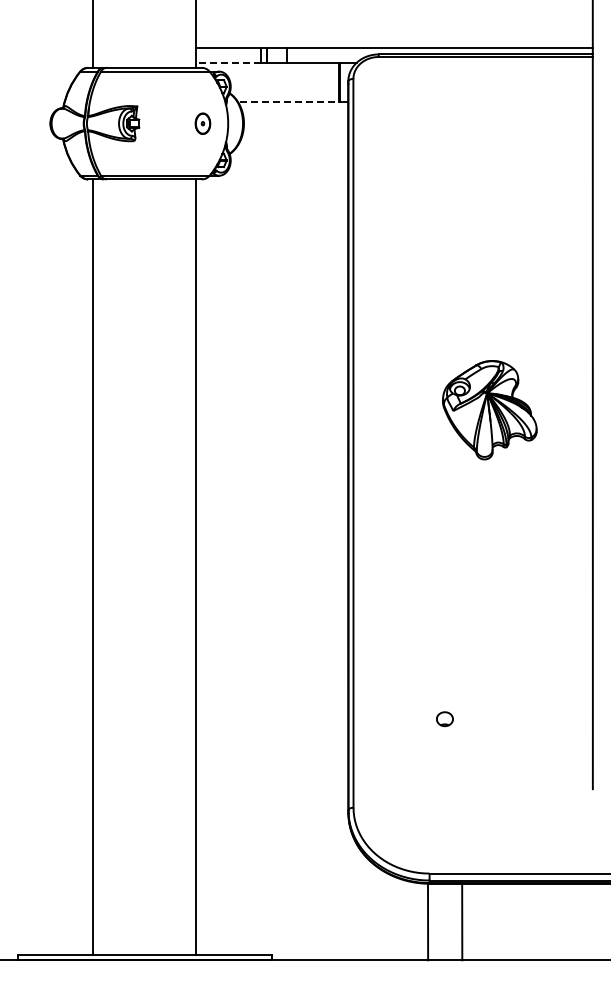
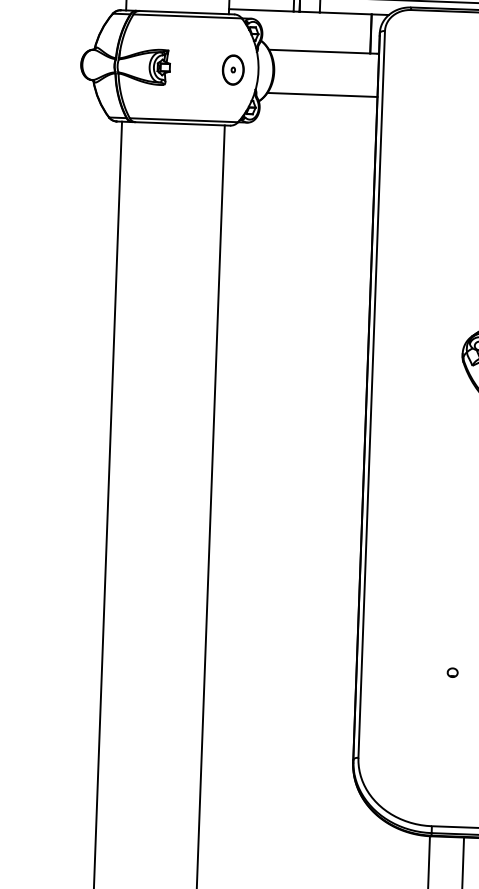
line: (228, 62) -> (261, 10), dashed -> solid
line: (291, 102) -> (322, 52), dashed -> solid
part: (202, 123) -> (232, 69), size x1.43
line: (293, 145) -> (322, 95), added
part: (444, 718) -> (452, 672), size x0.62

